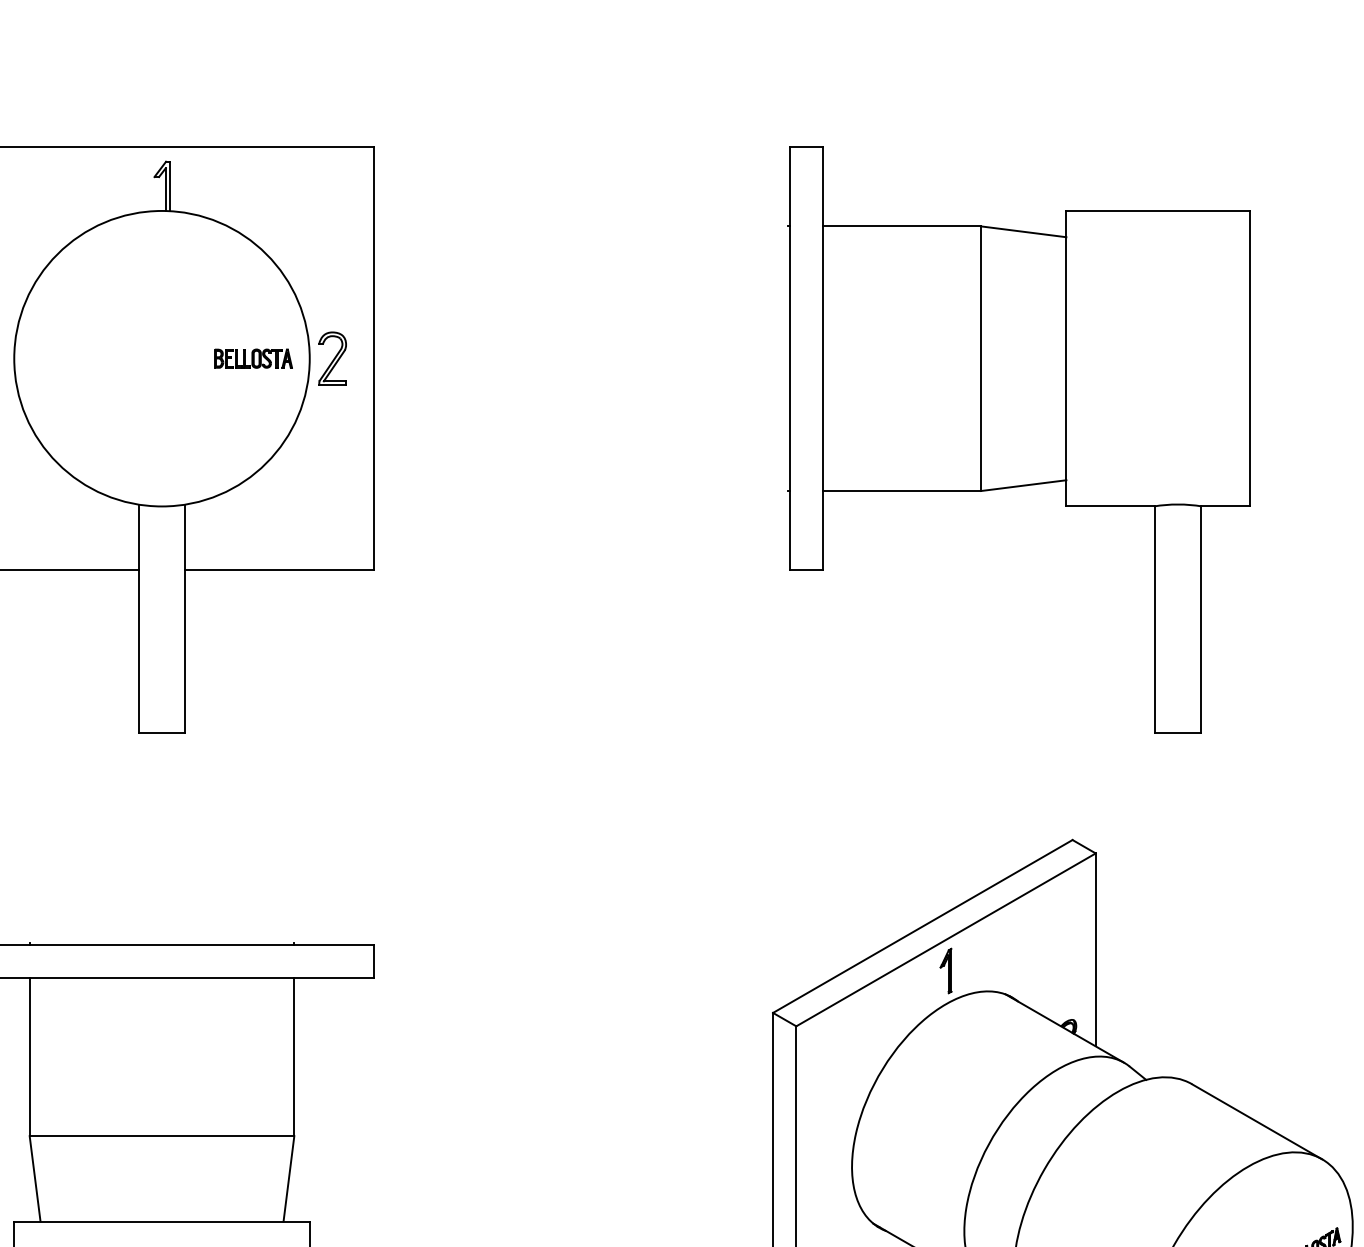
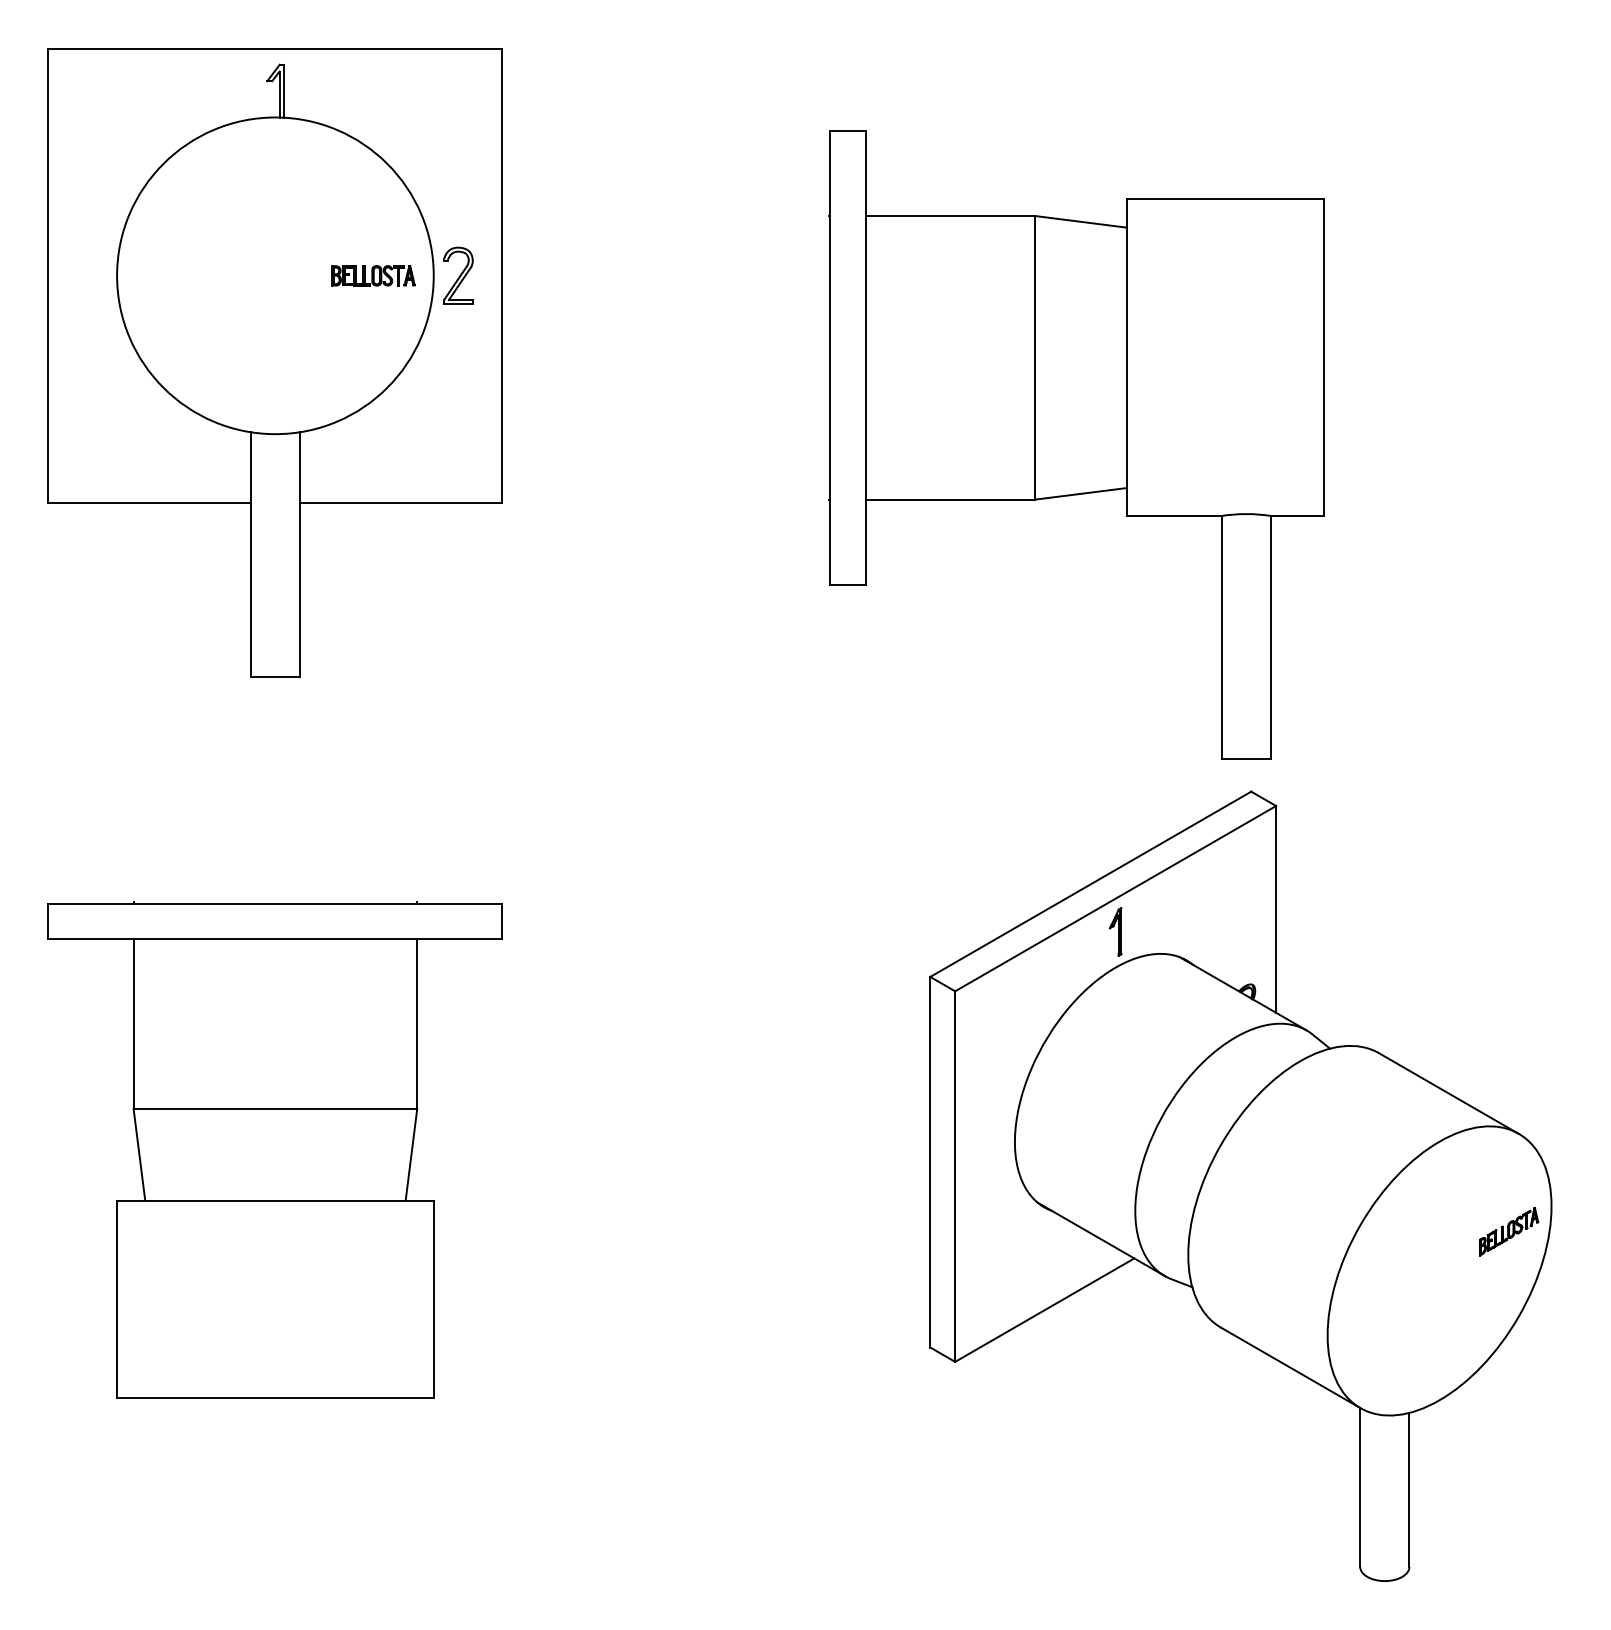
part: (1019, 439) -> (1076, 444), moved

